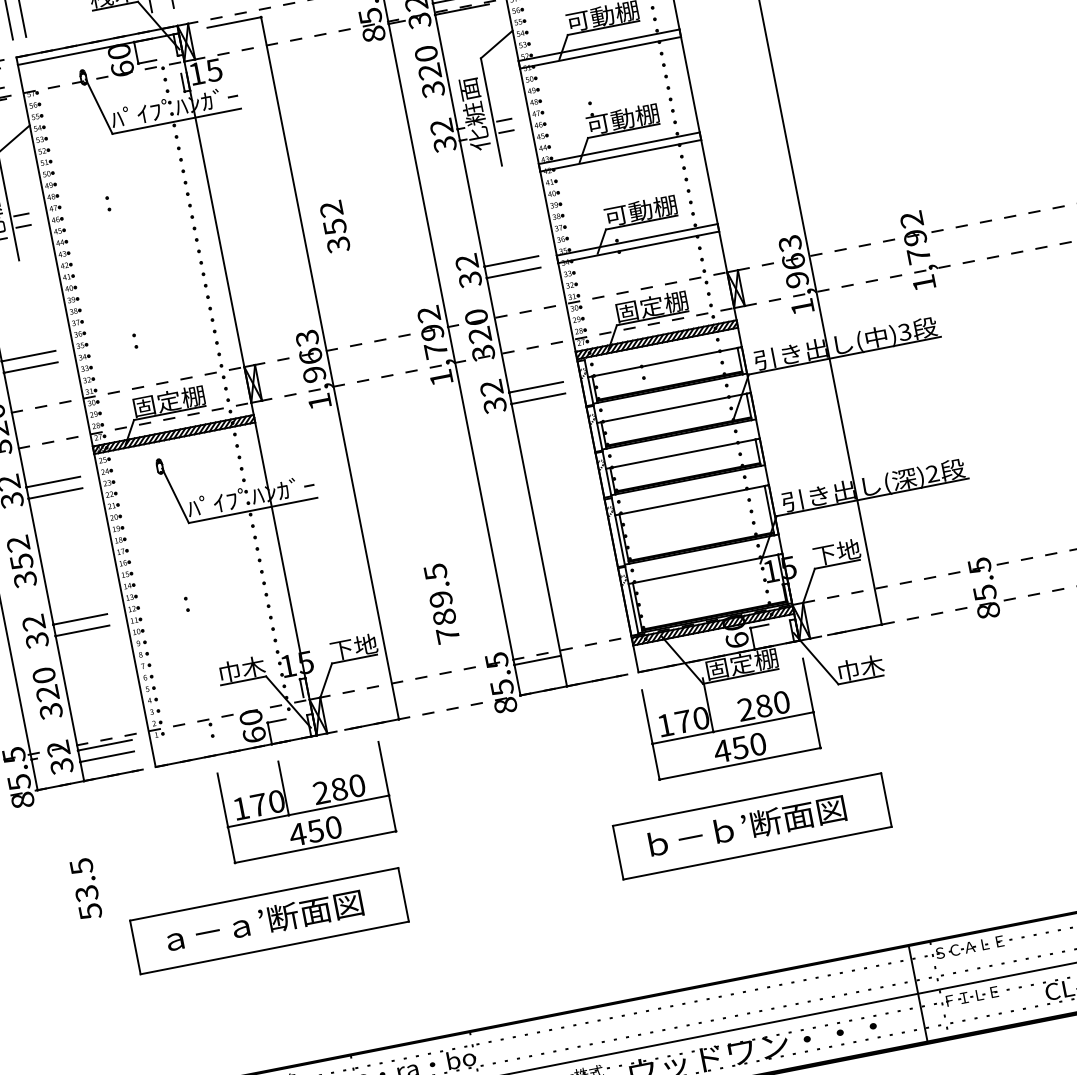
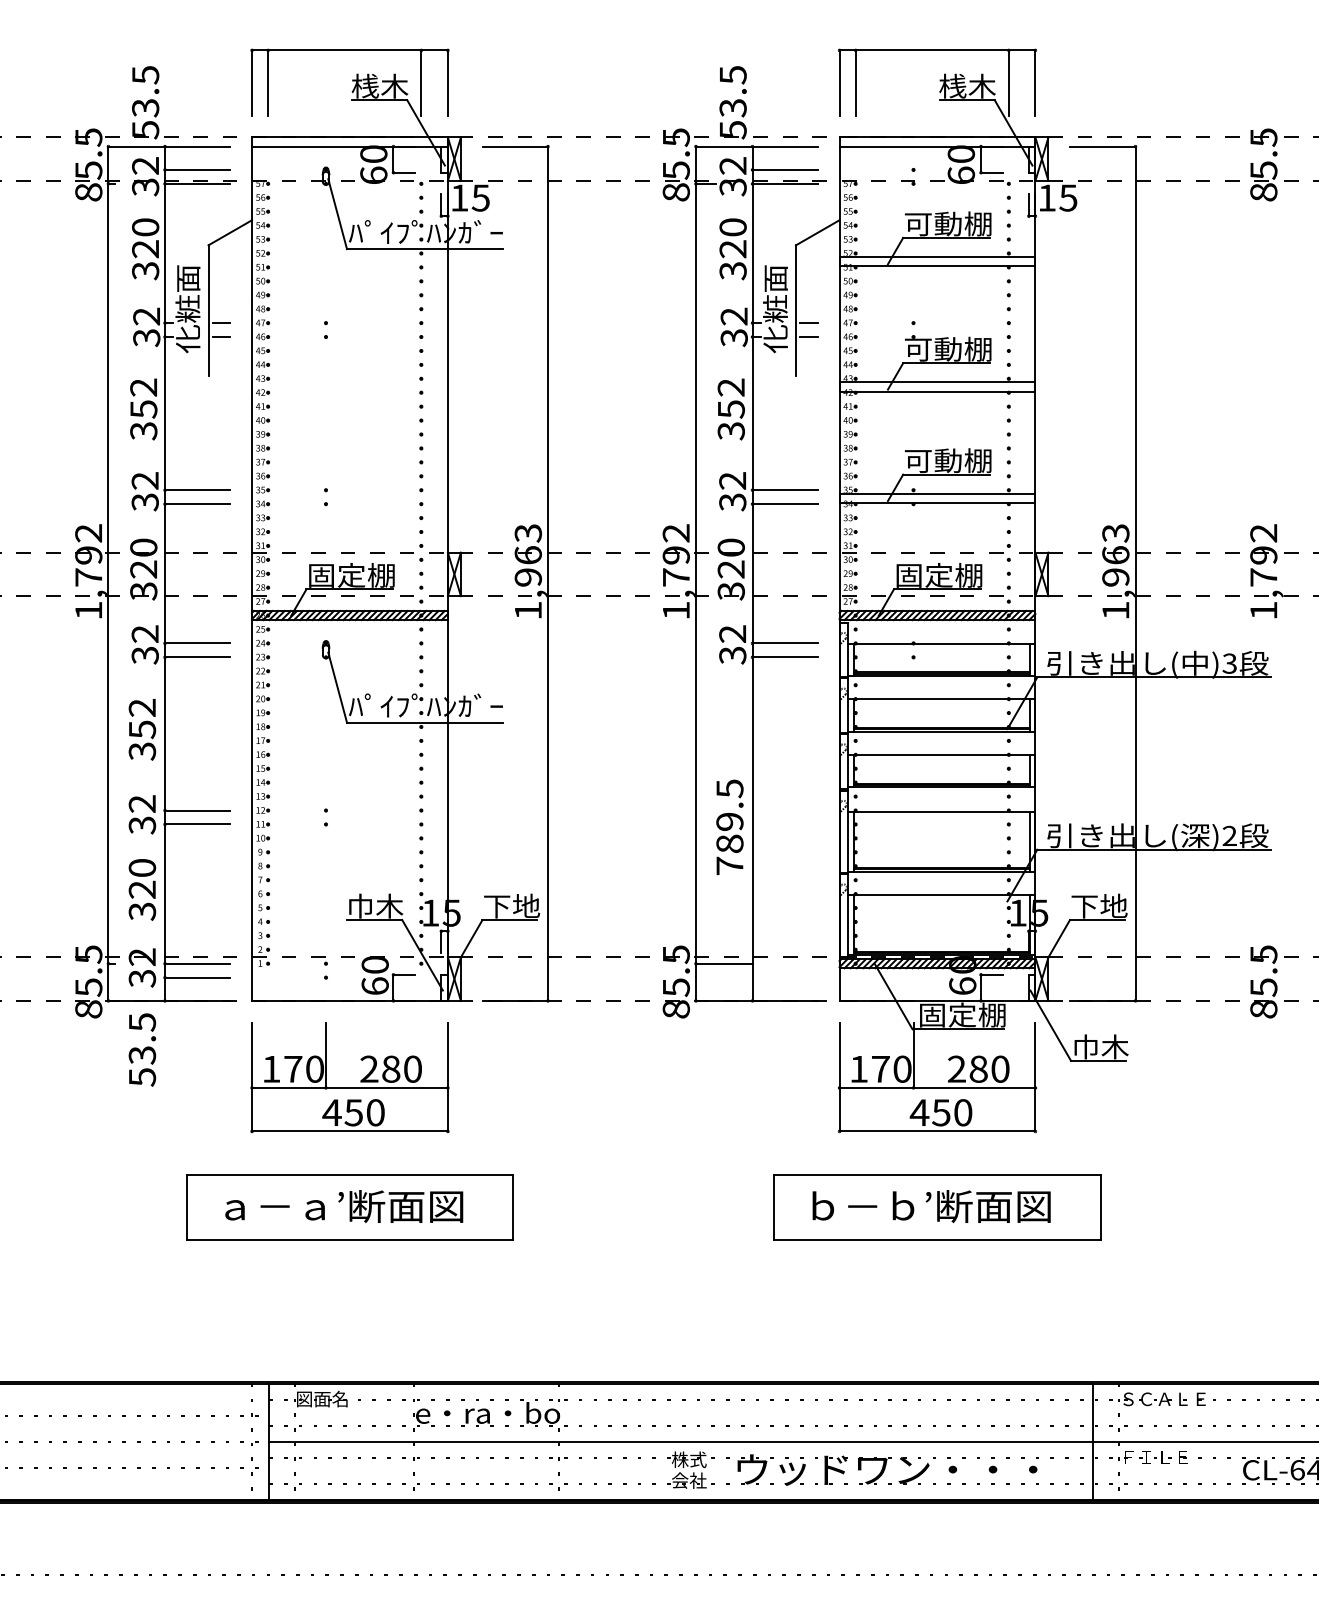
text: (334, 227) -> (730, 409), moved
text: (441, 603) -> (729, 826), moved
part: (308, 811) -> (349, 1087), moved
text: (86, 888) -> (142, 1049), moved

